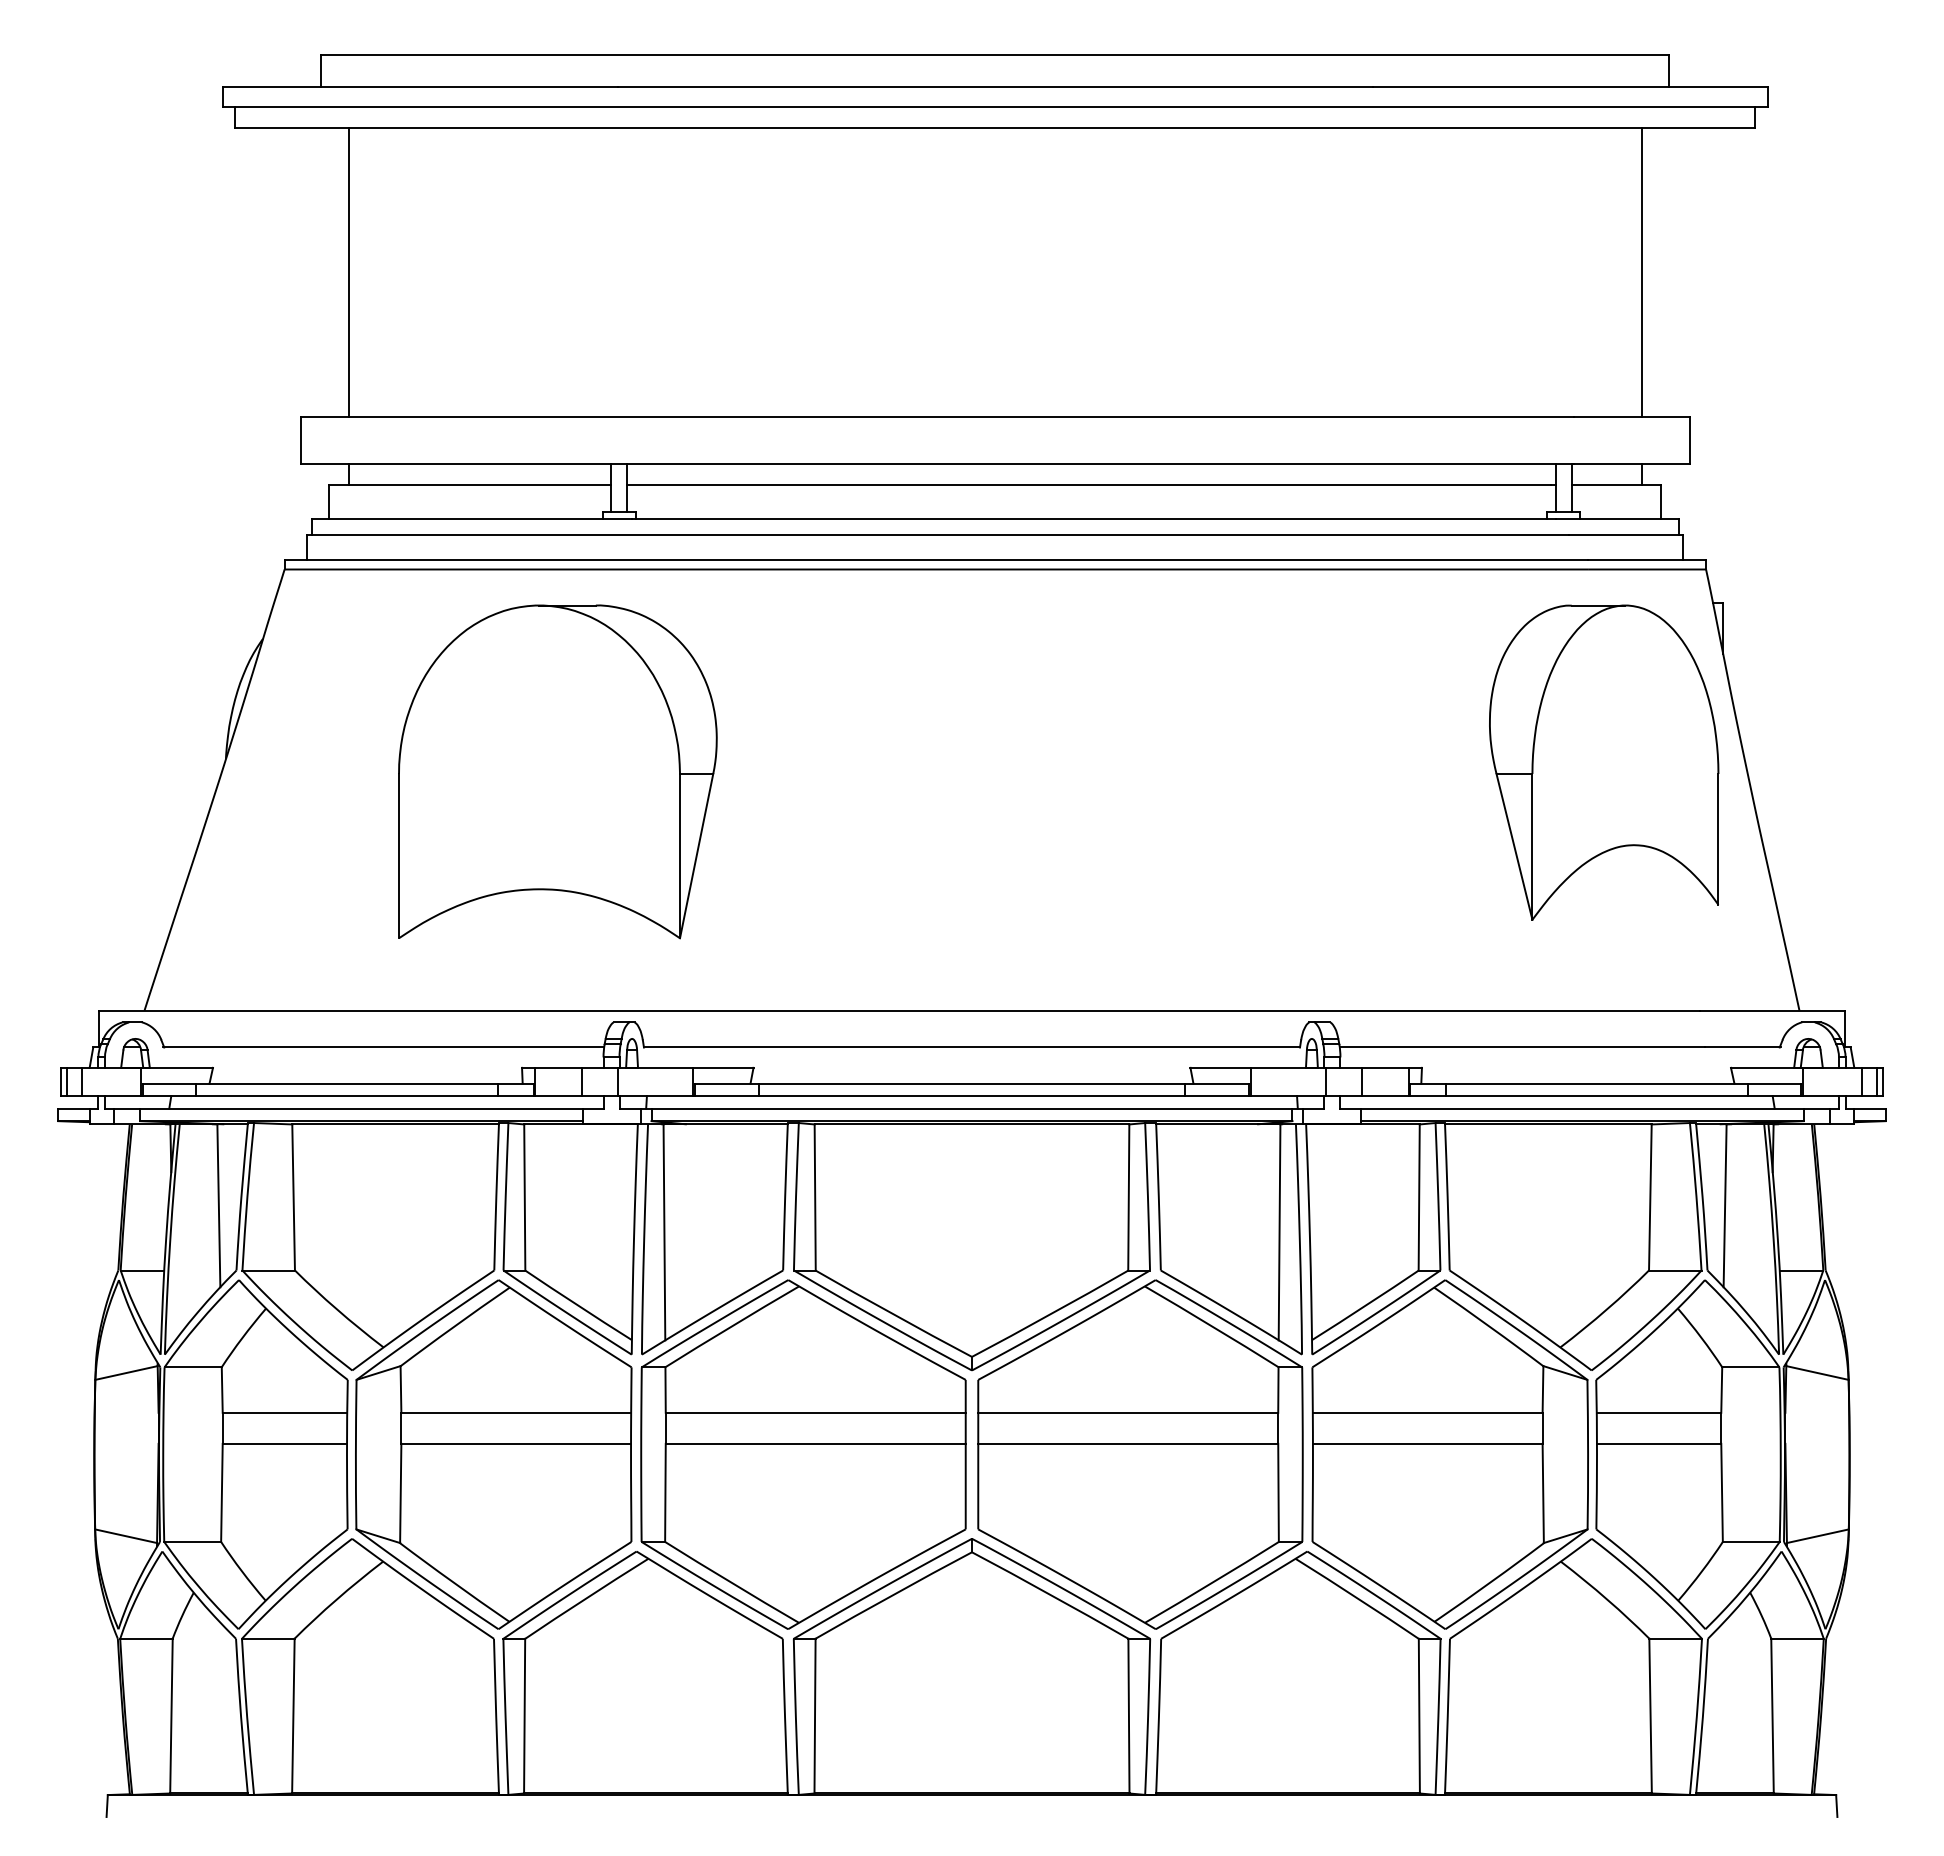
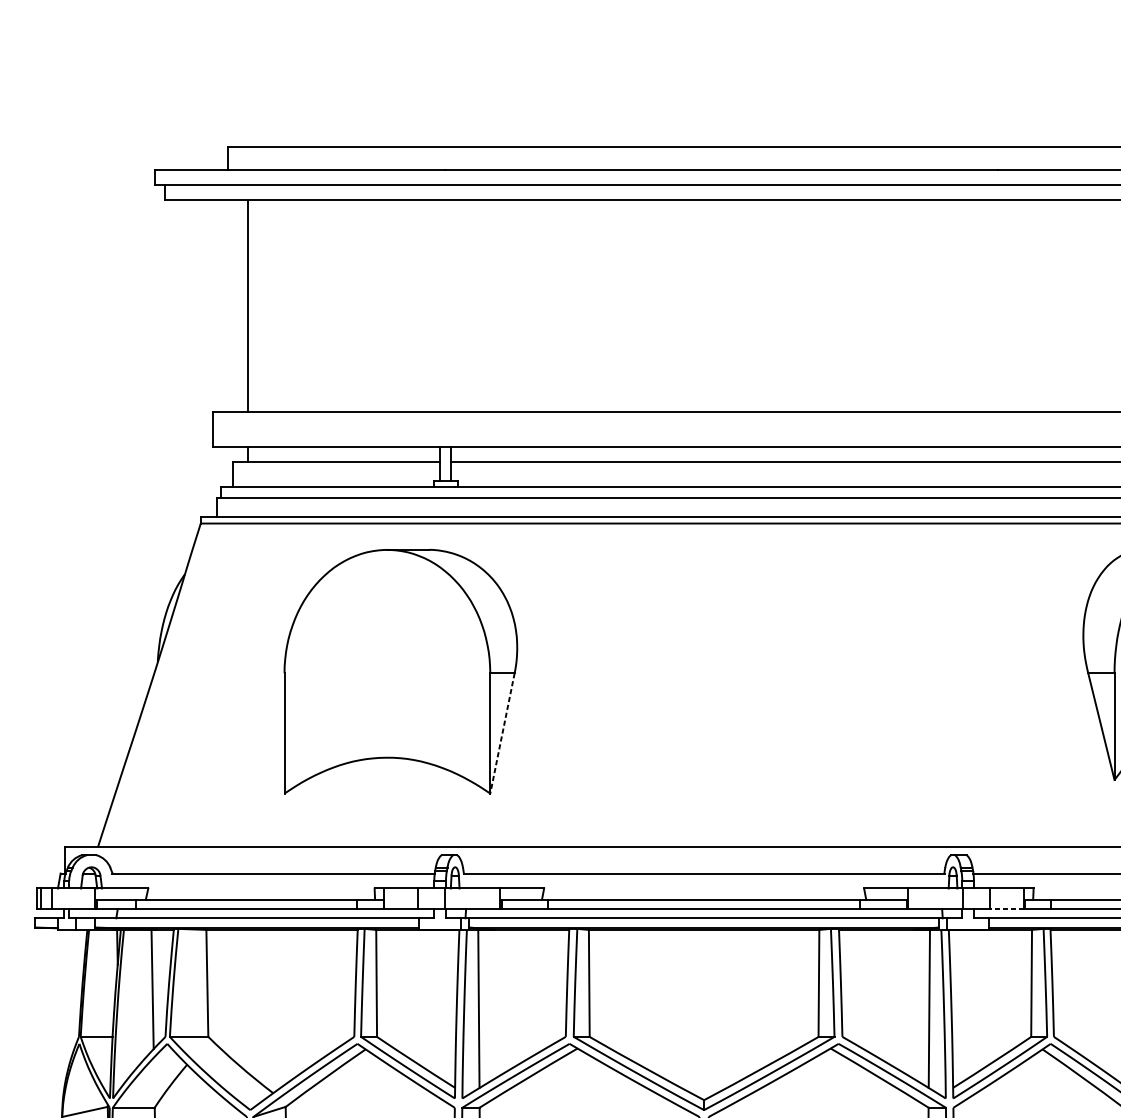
line: (696, 856) -> (502, 733), solid -> dashed
line: (1385, 1096) -> (1006, 909), solid -> dashed

